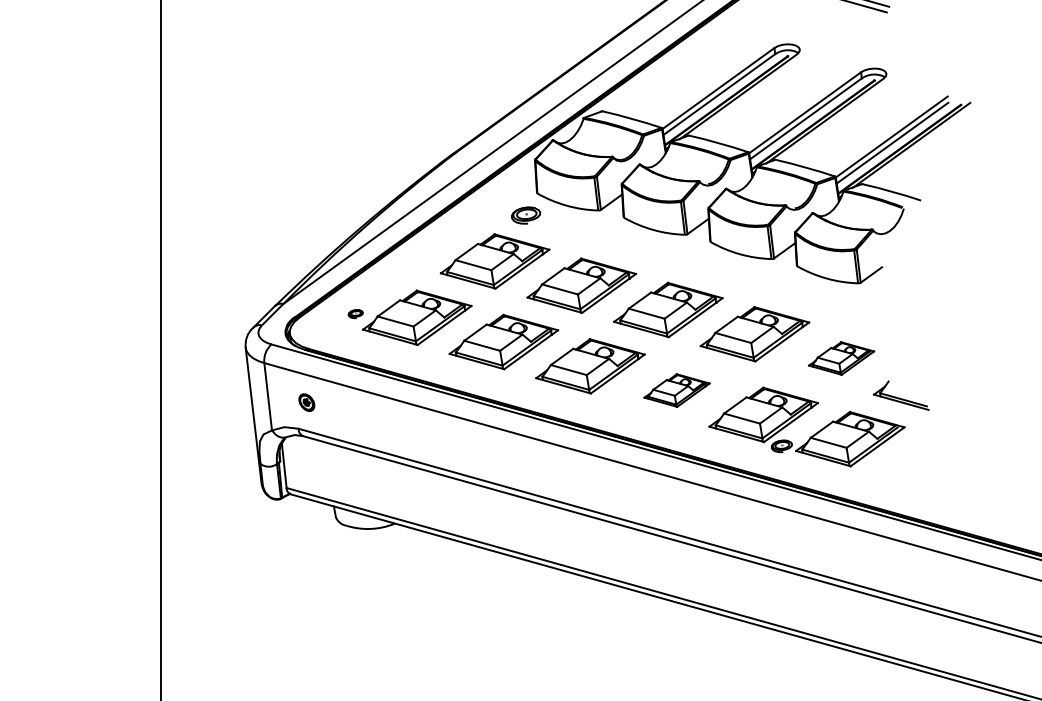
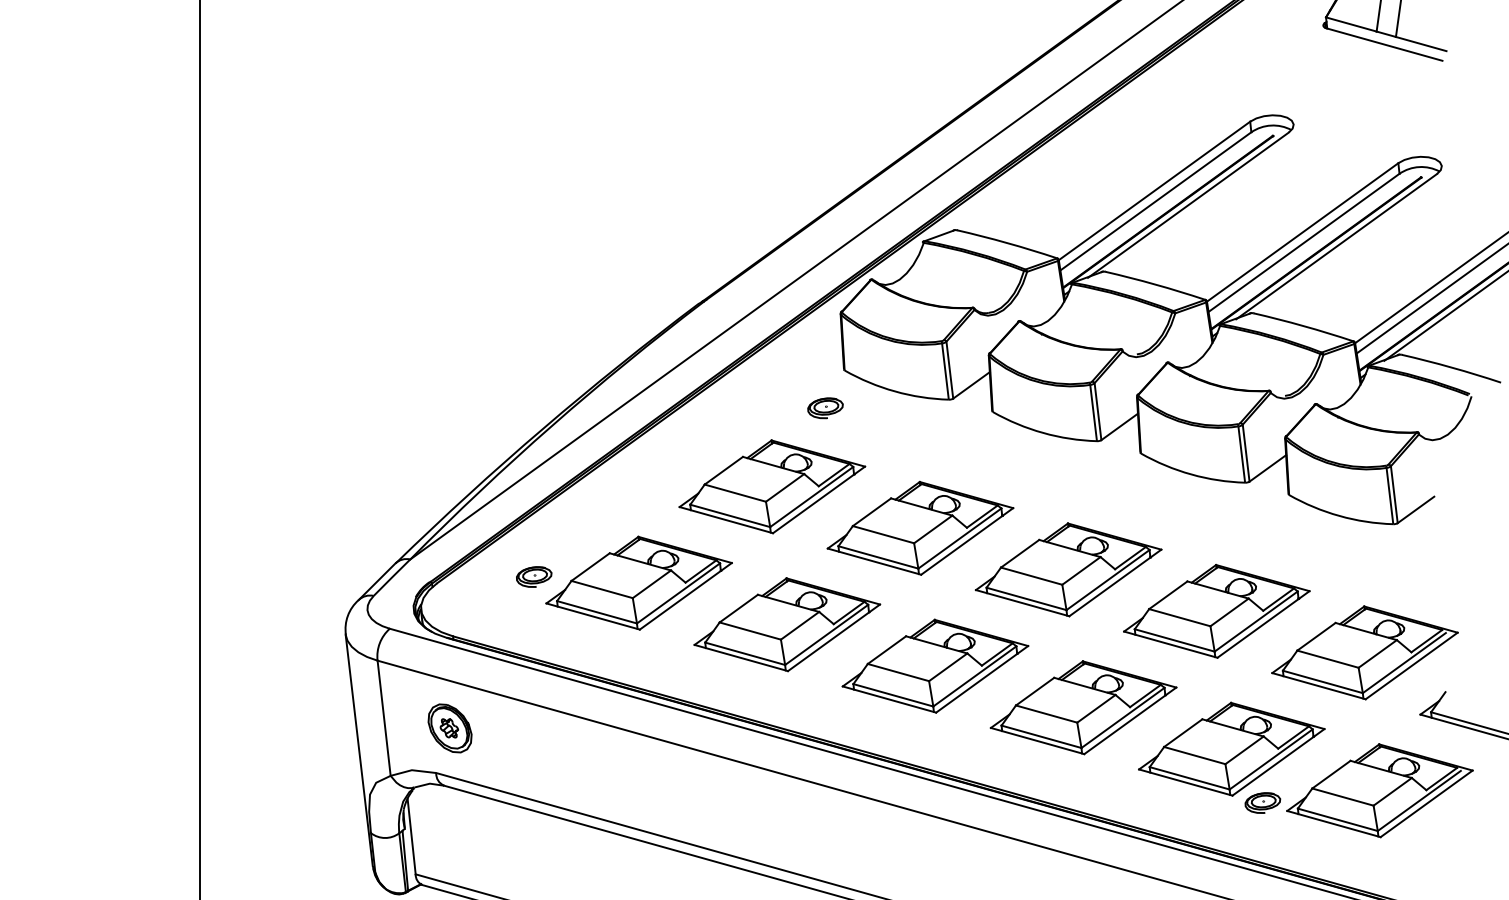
part: (526, 215) -> (826, 408), size x0.71
part: (355, 313) -> (533, 575), size x1.43
part: (841, 358) -> (1364, 652), size x1.67
part: (676, 390) -> (1082, 707), size x1.67
part: (306, 402) -> (449, 728), size x1.67

